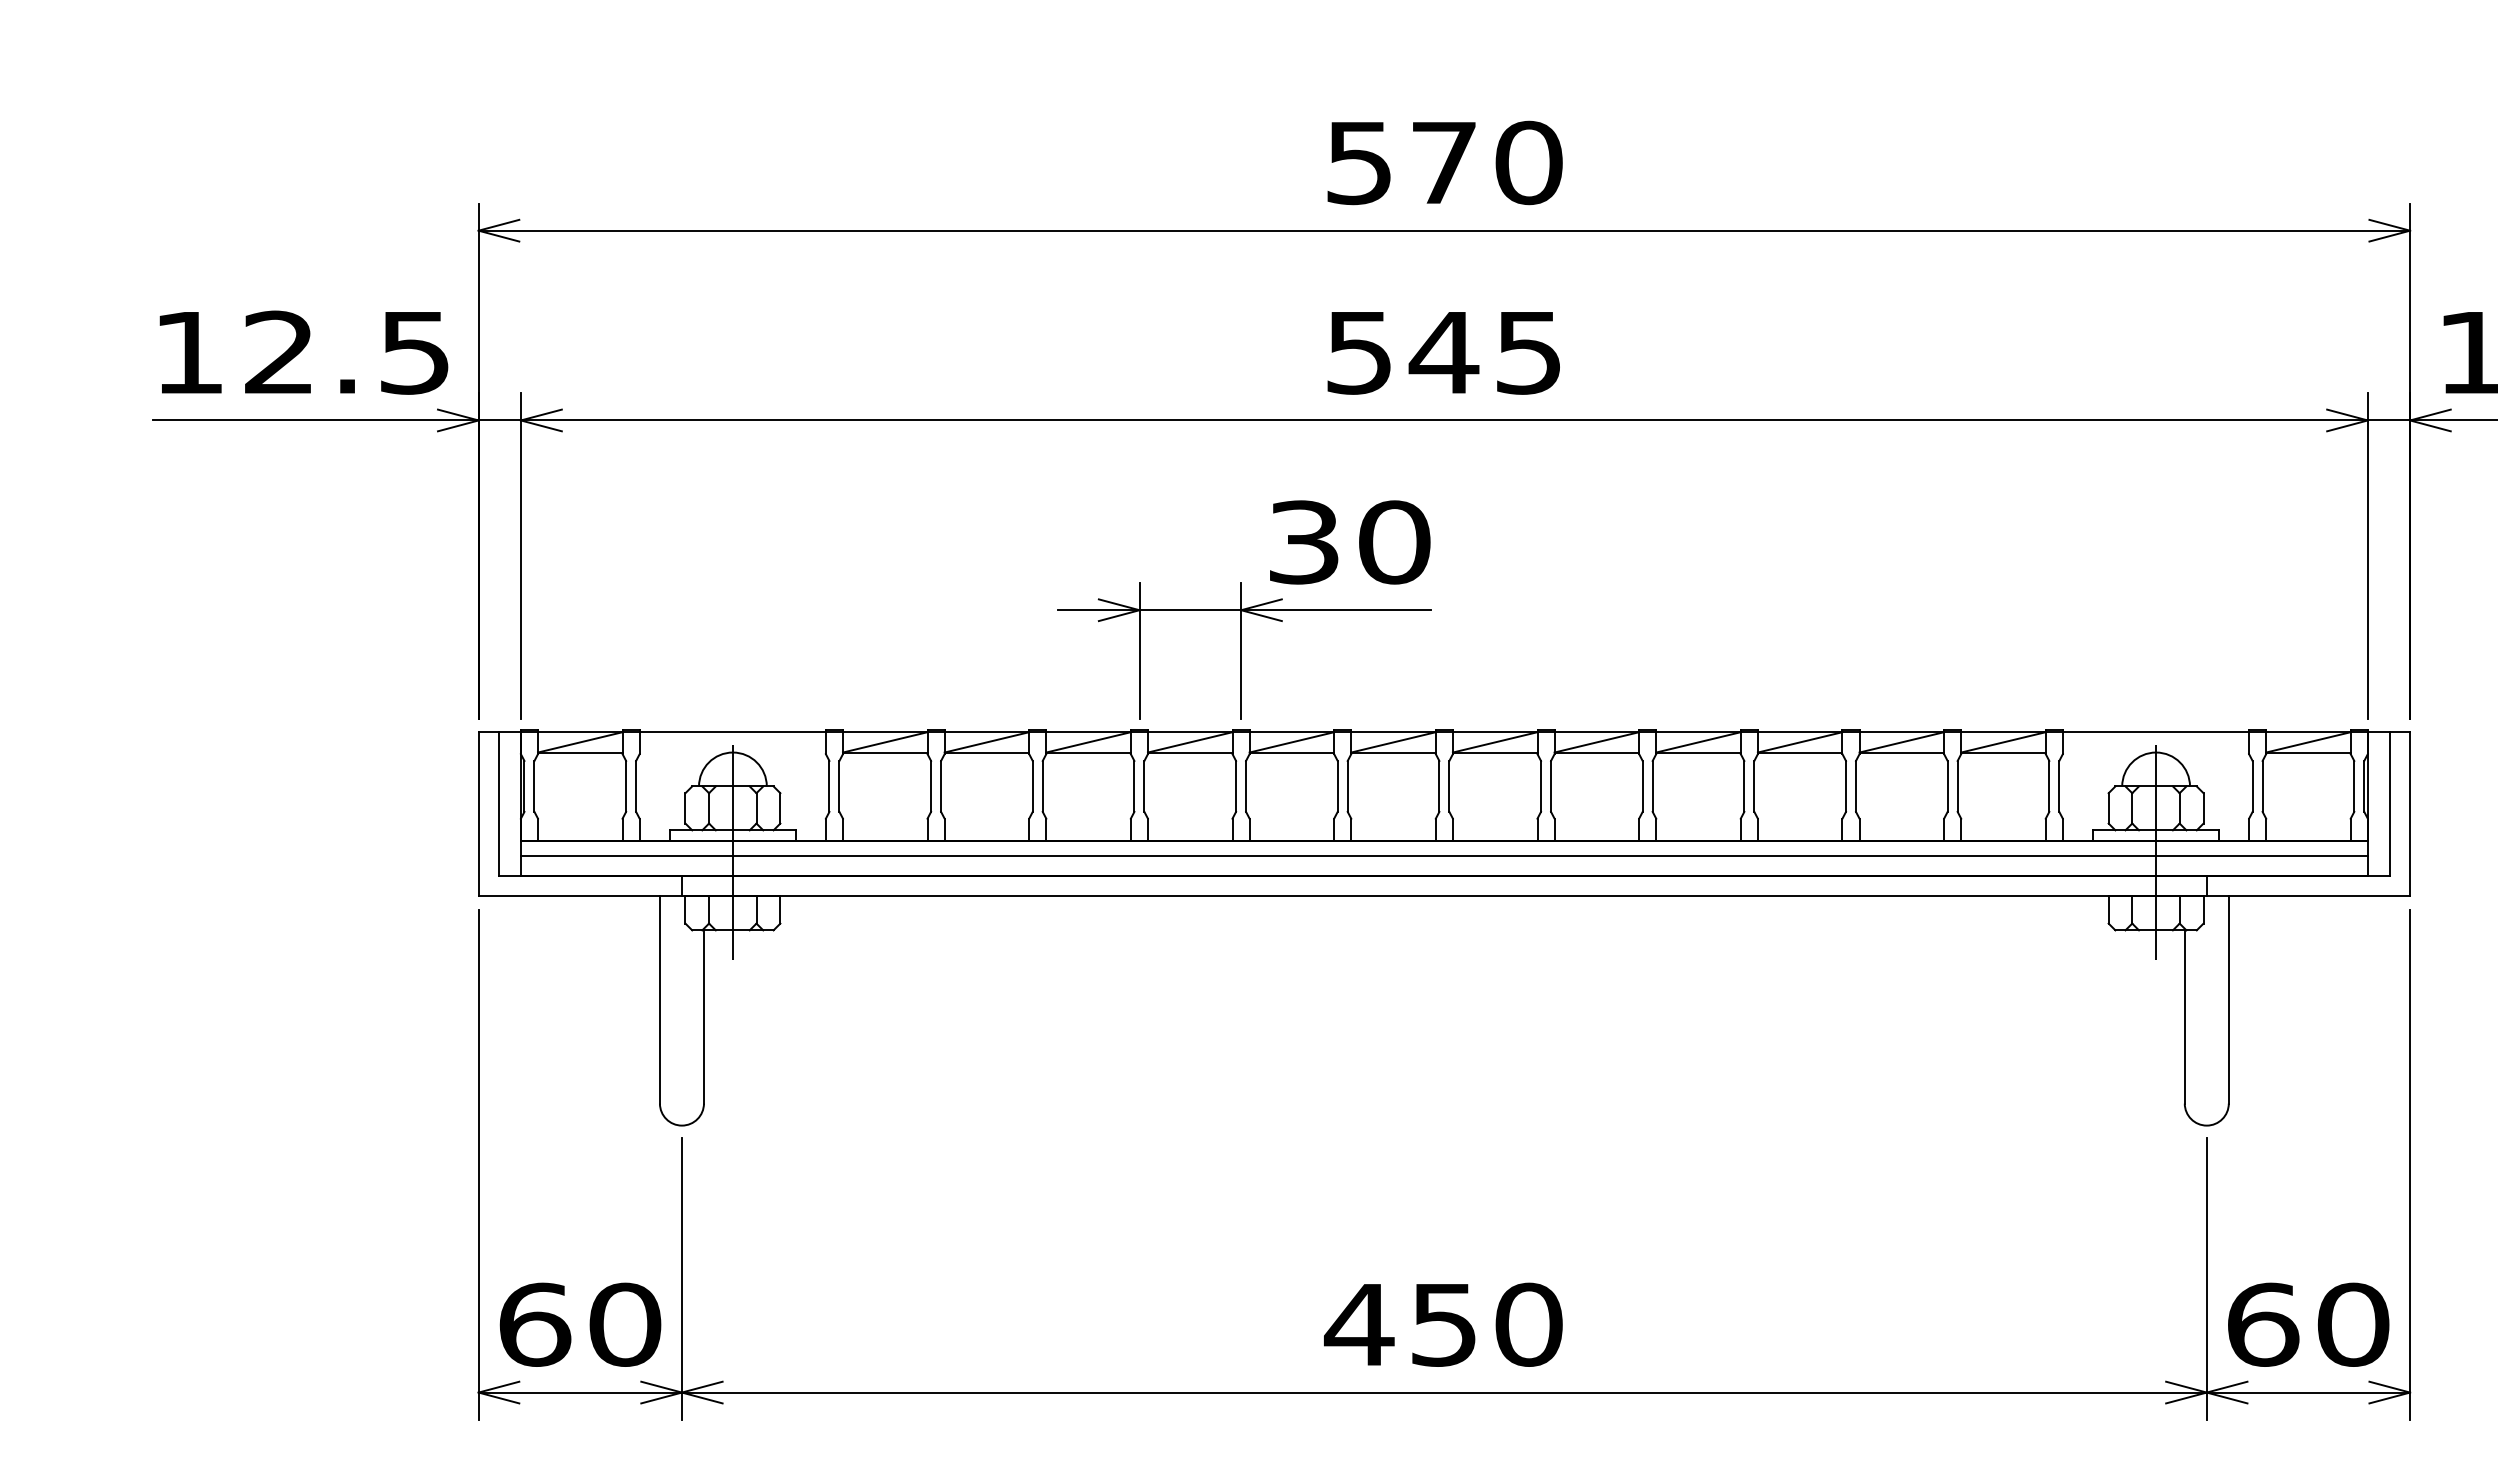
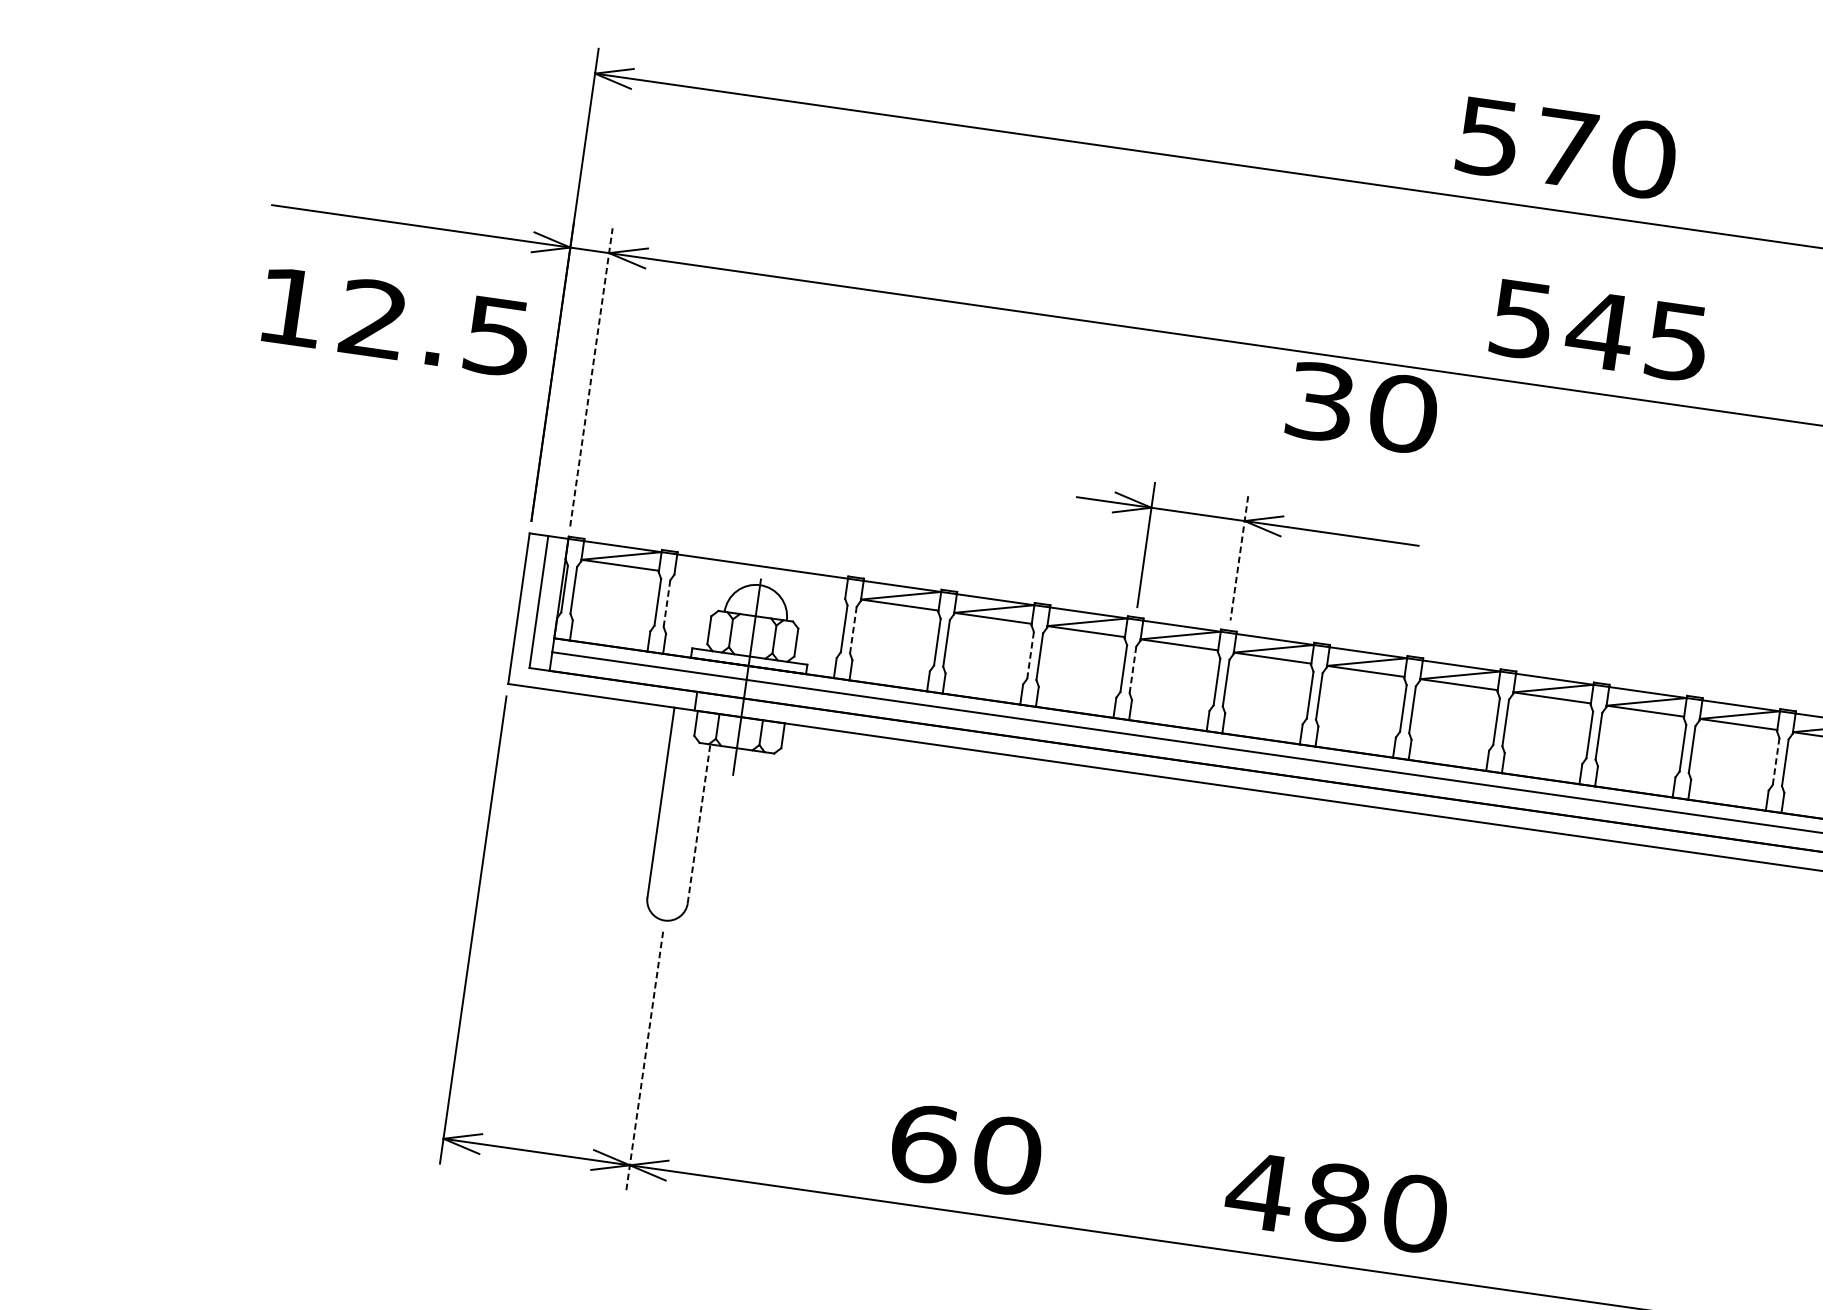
text: (1444, 162) -> (1566, 148), moved
text: (303, 352) -> (395, 321), moved
text: (1443, 353) -> (1599, 331), moved
text: (1350, 542) -> (1362, 408), moved
line: (520, 556) -> (590, 377), solid -> dashed
line: (1241, 650) -> (1239, 558), solid -> dashed
line: (636, 785) -> (667, 602), solid -> dashed
line: (839, 785) -> (853, 629), solid -> dashed
line: (1144, 785) -> (1133, 669), solid -> dashed
line: (1032, 786) -> (1030, 655), solid -> dashed
line: (1845, 786) -> (1775, 761), solid -> dashed
line: (703, 1016) -> (698, 823), solid -> dashed
line: (681, 1278) -> (644, 1060), solid -> dashed
text: (580, 1324) -> (966, 1149), moved
text: (1444, 1324) -> (1337, 1202), 450 -> 480

